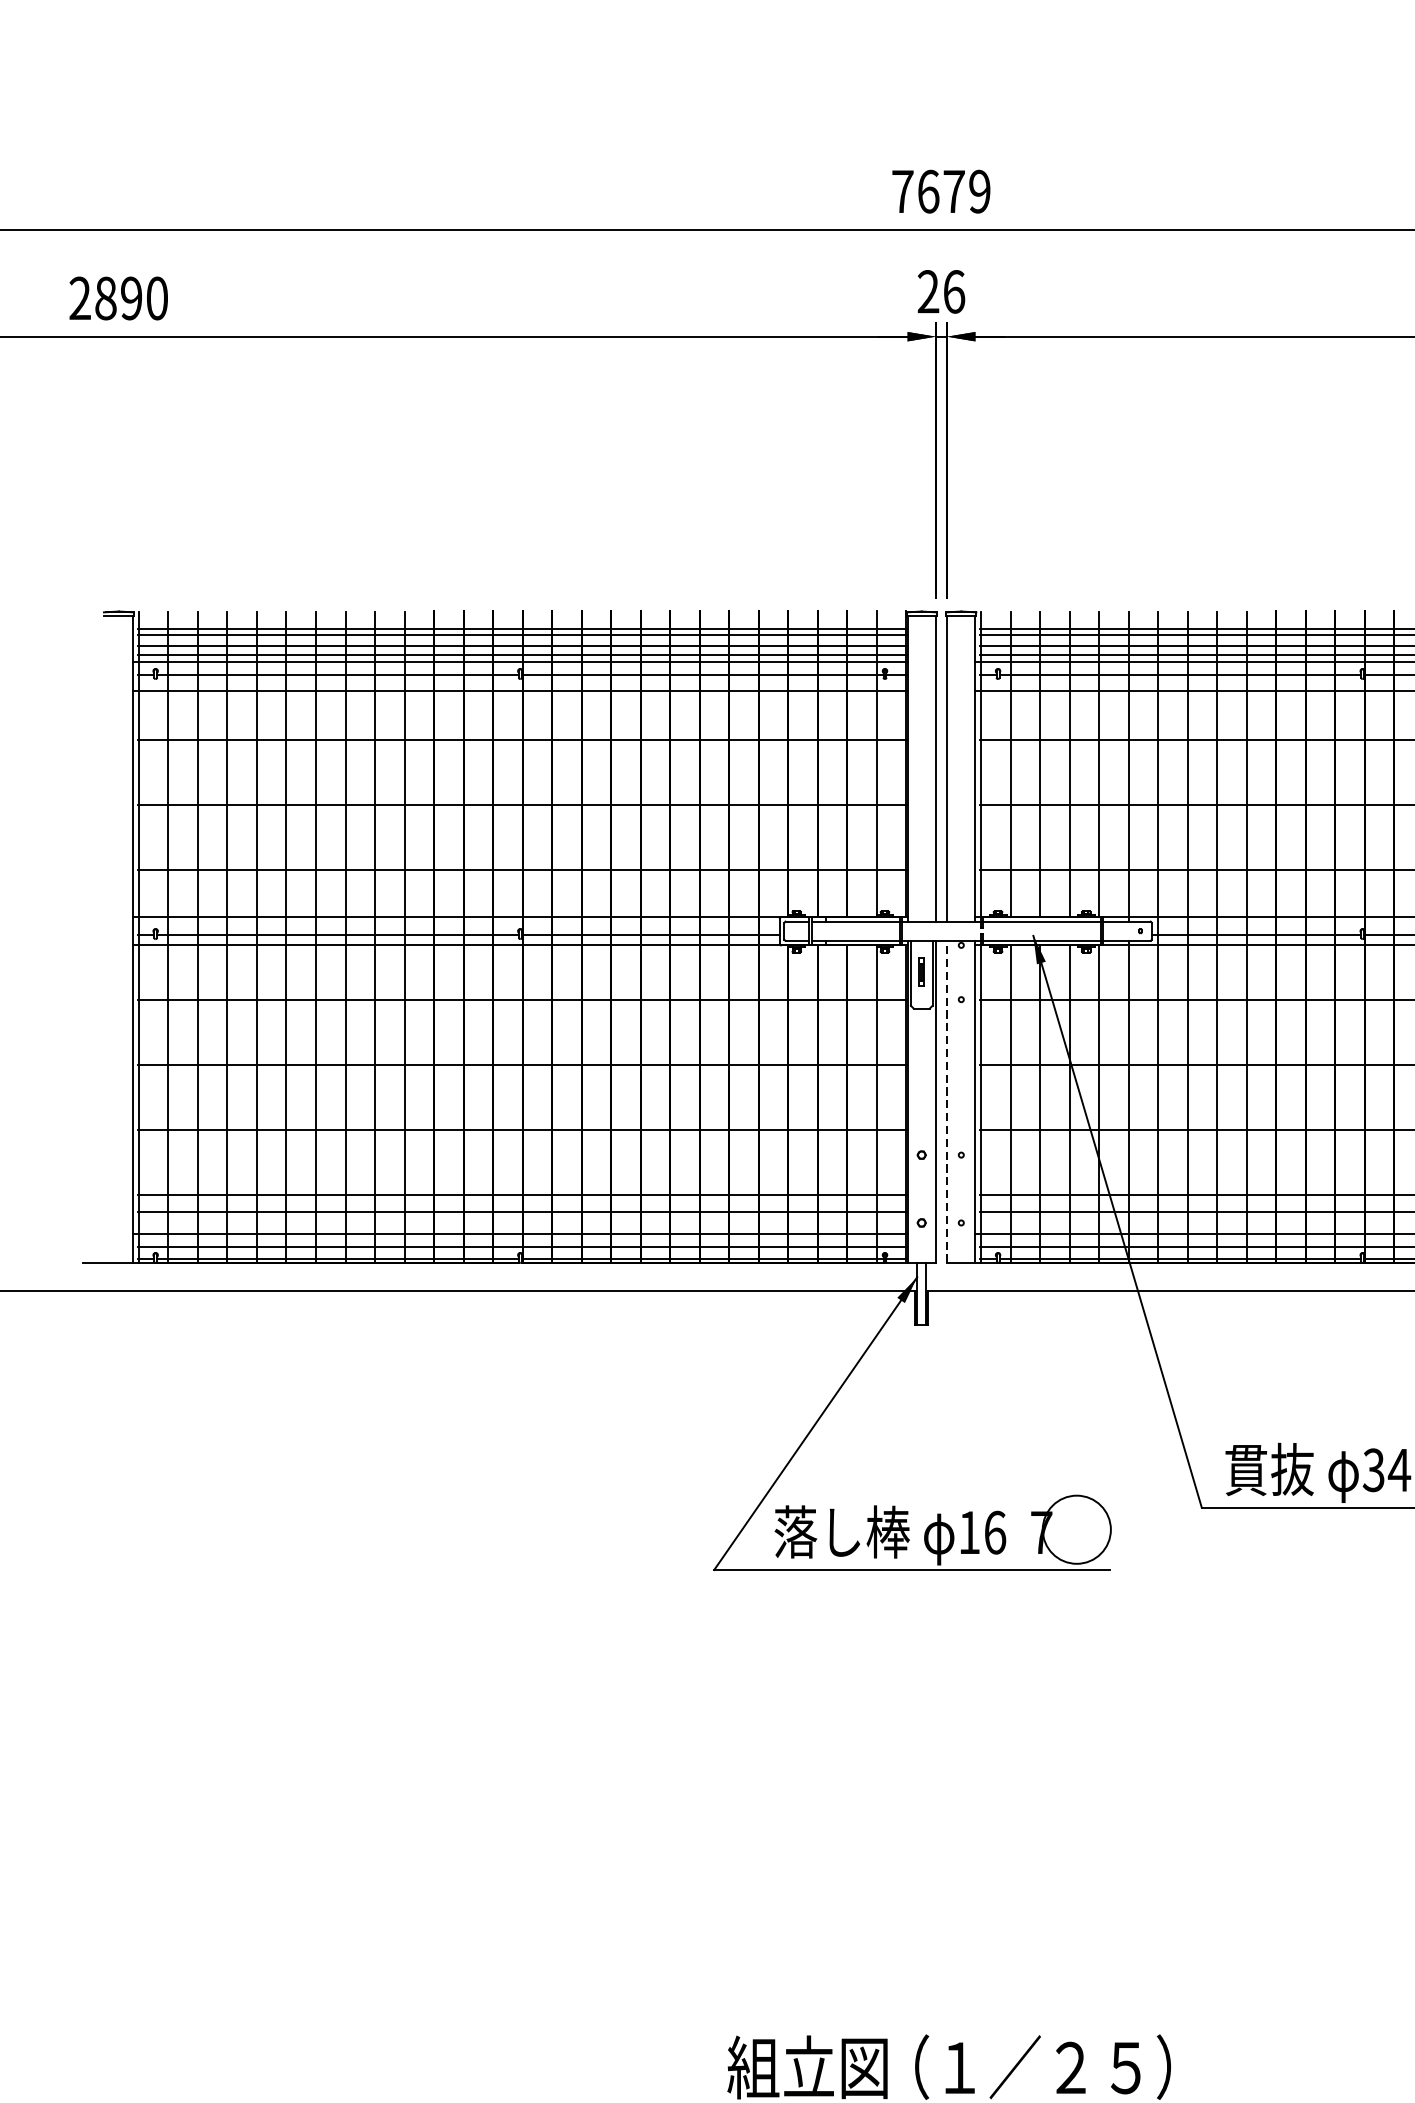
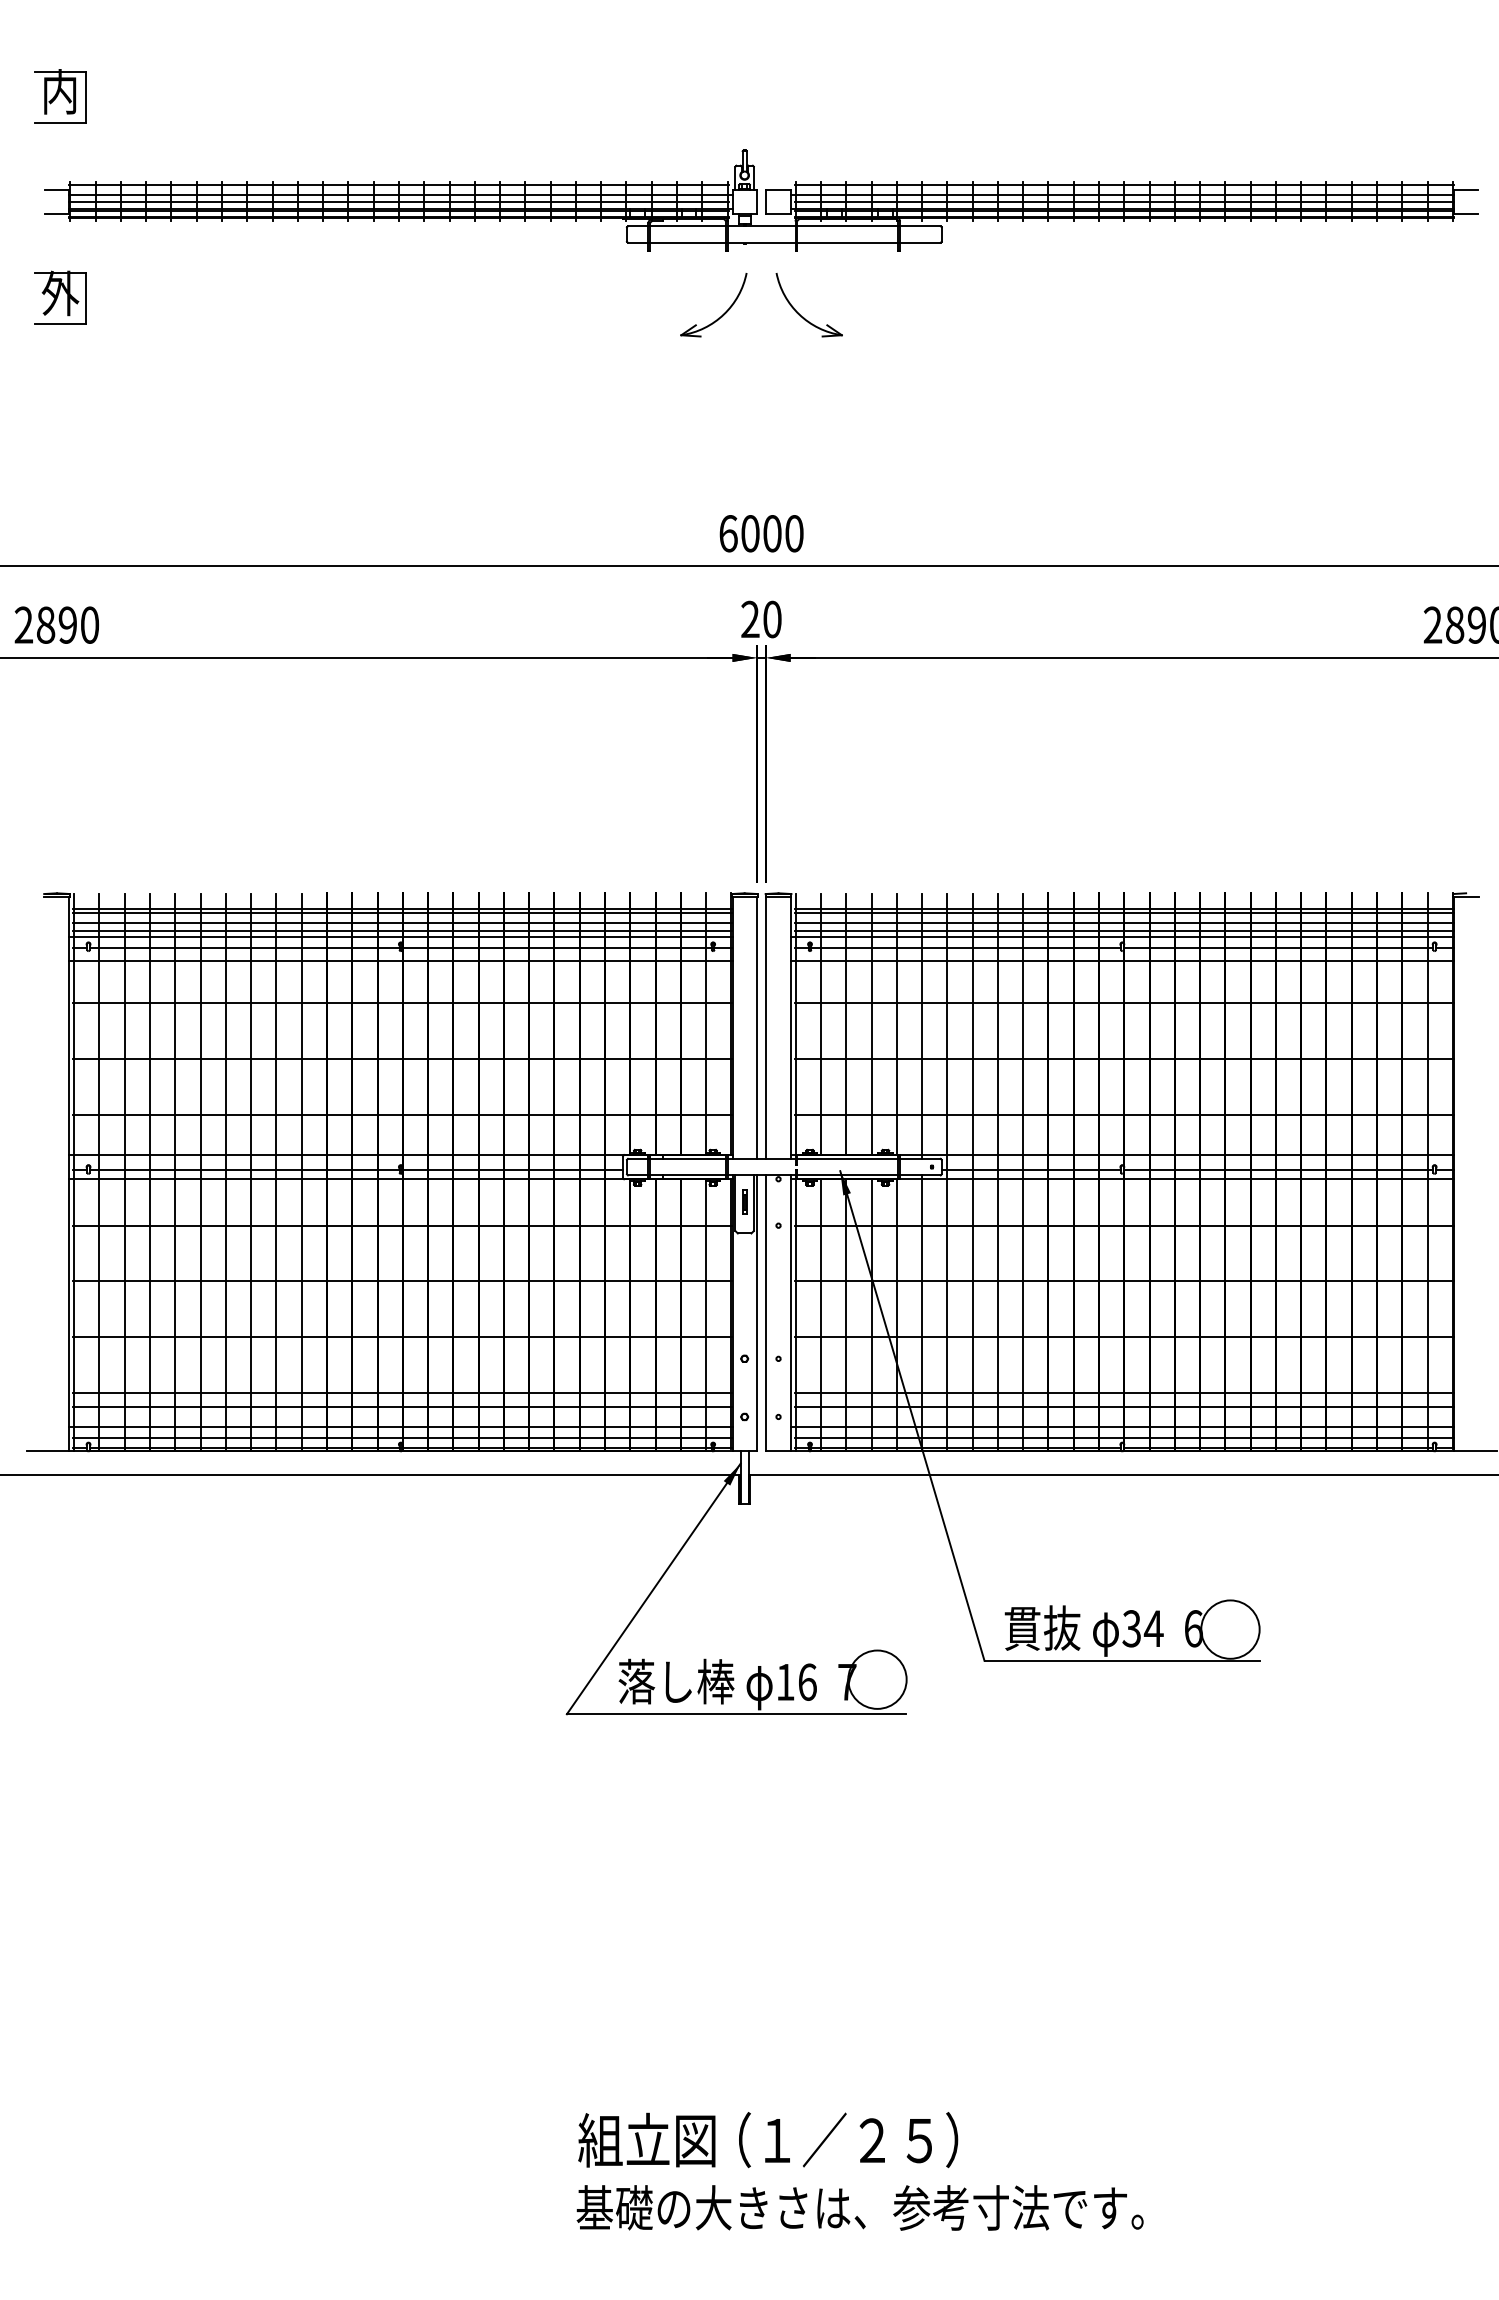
text: (941, 191) -> (761, 533), 7679 -> 6000
text: (954, 291) -> (772, 619), 26 -> 20
line: (947, 1102) -> (766, 1313), dashed -> solid

